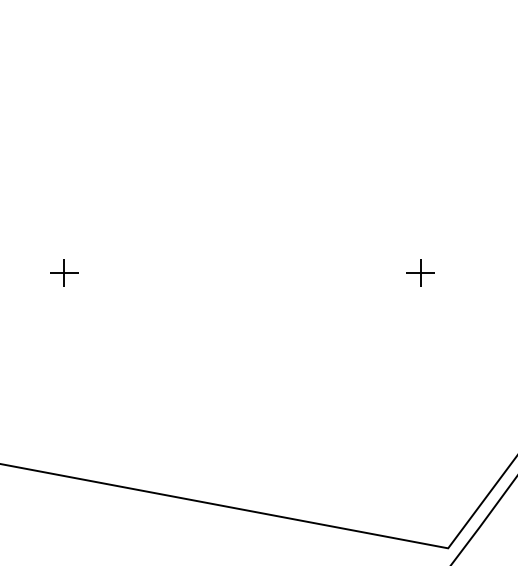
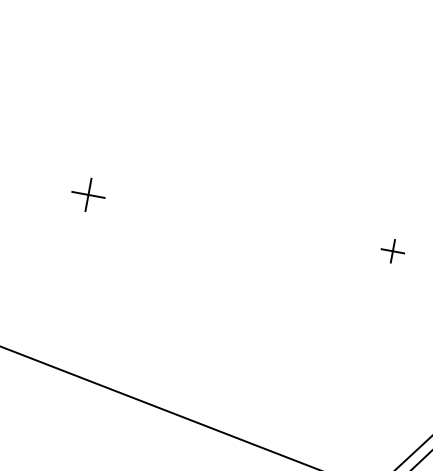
part: (64, 272) -> (88, 194), size x1.4

